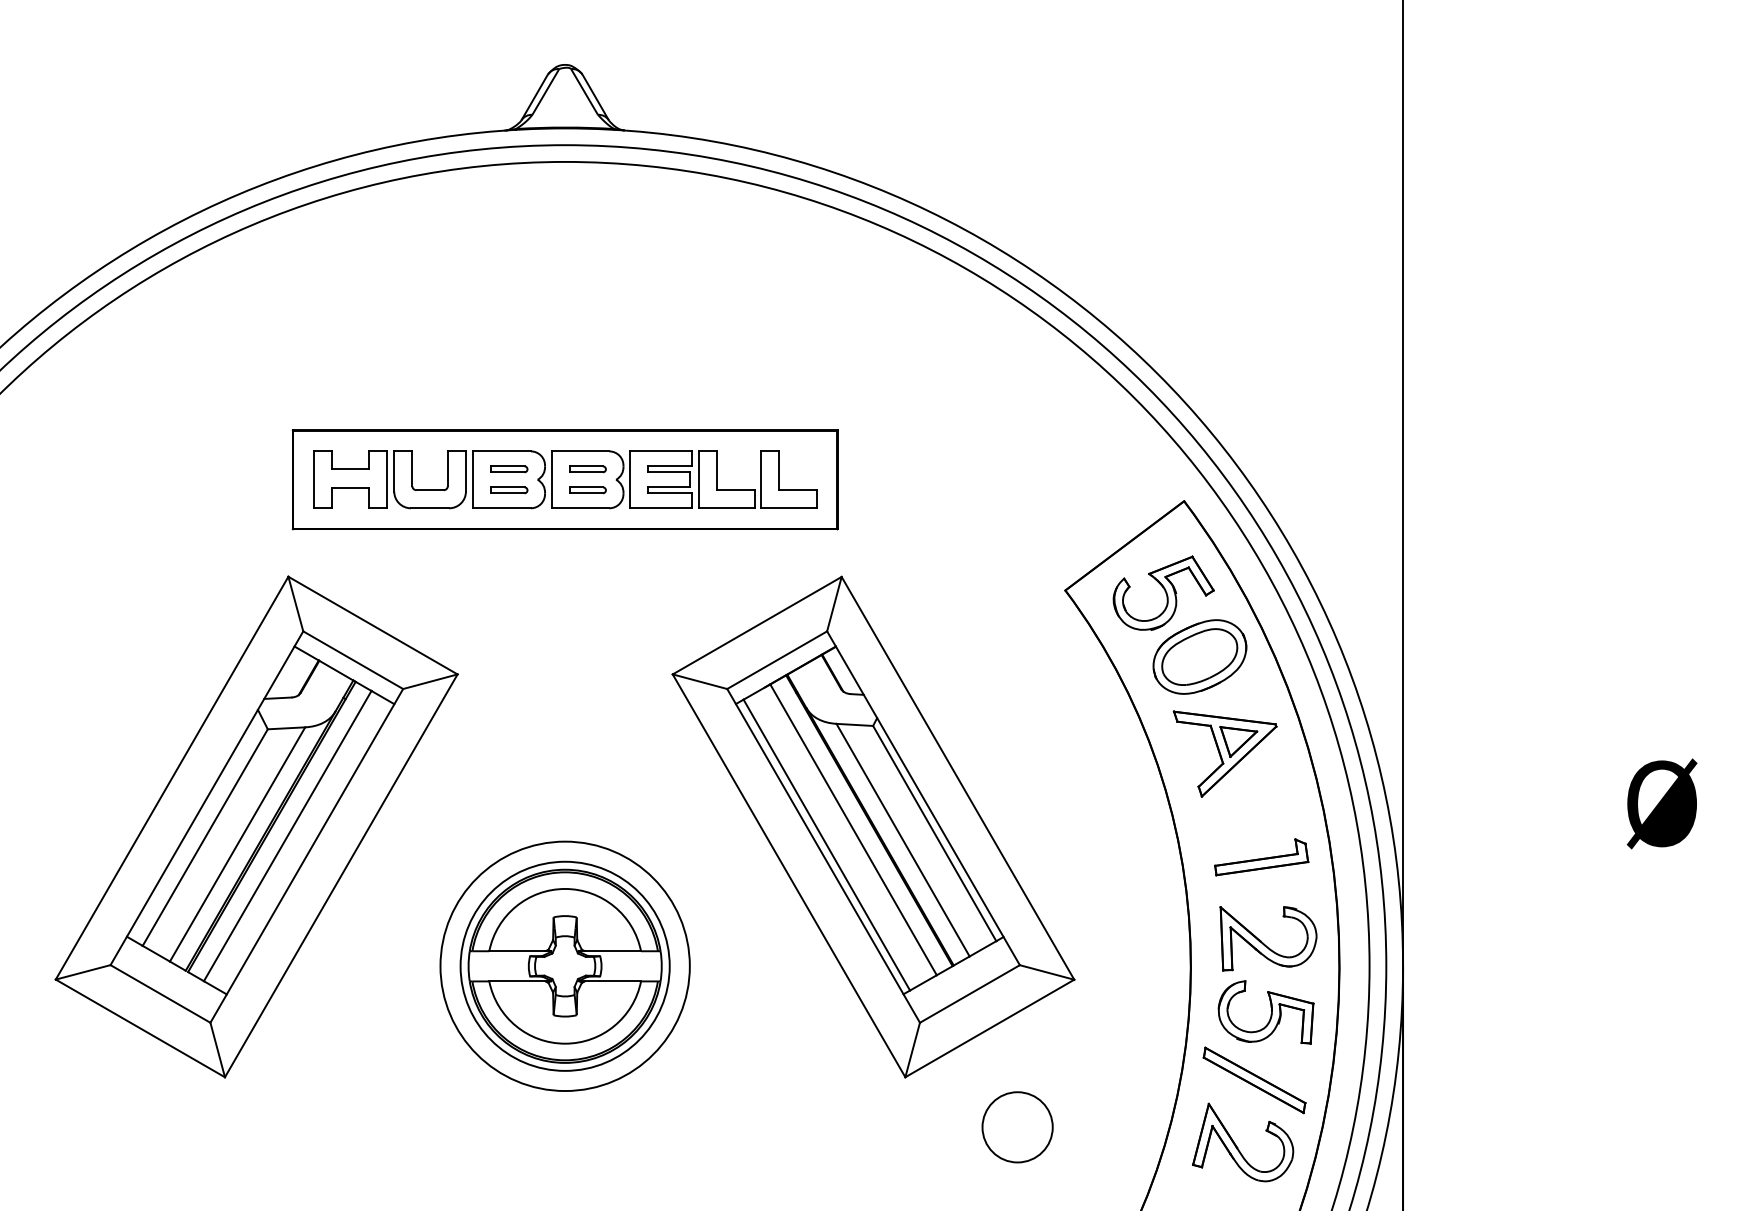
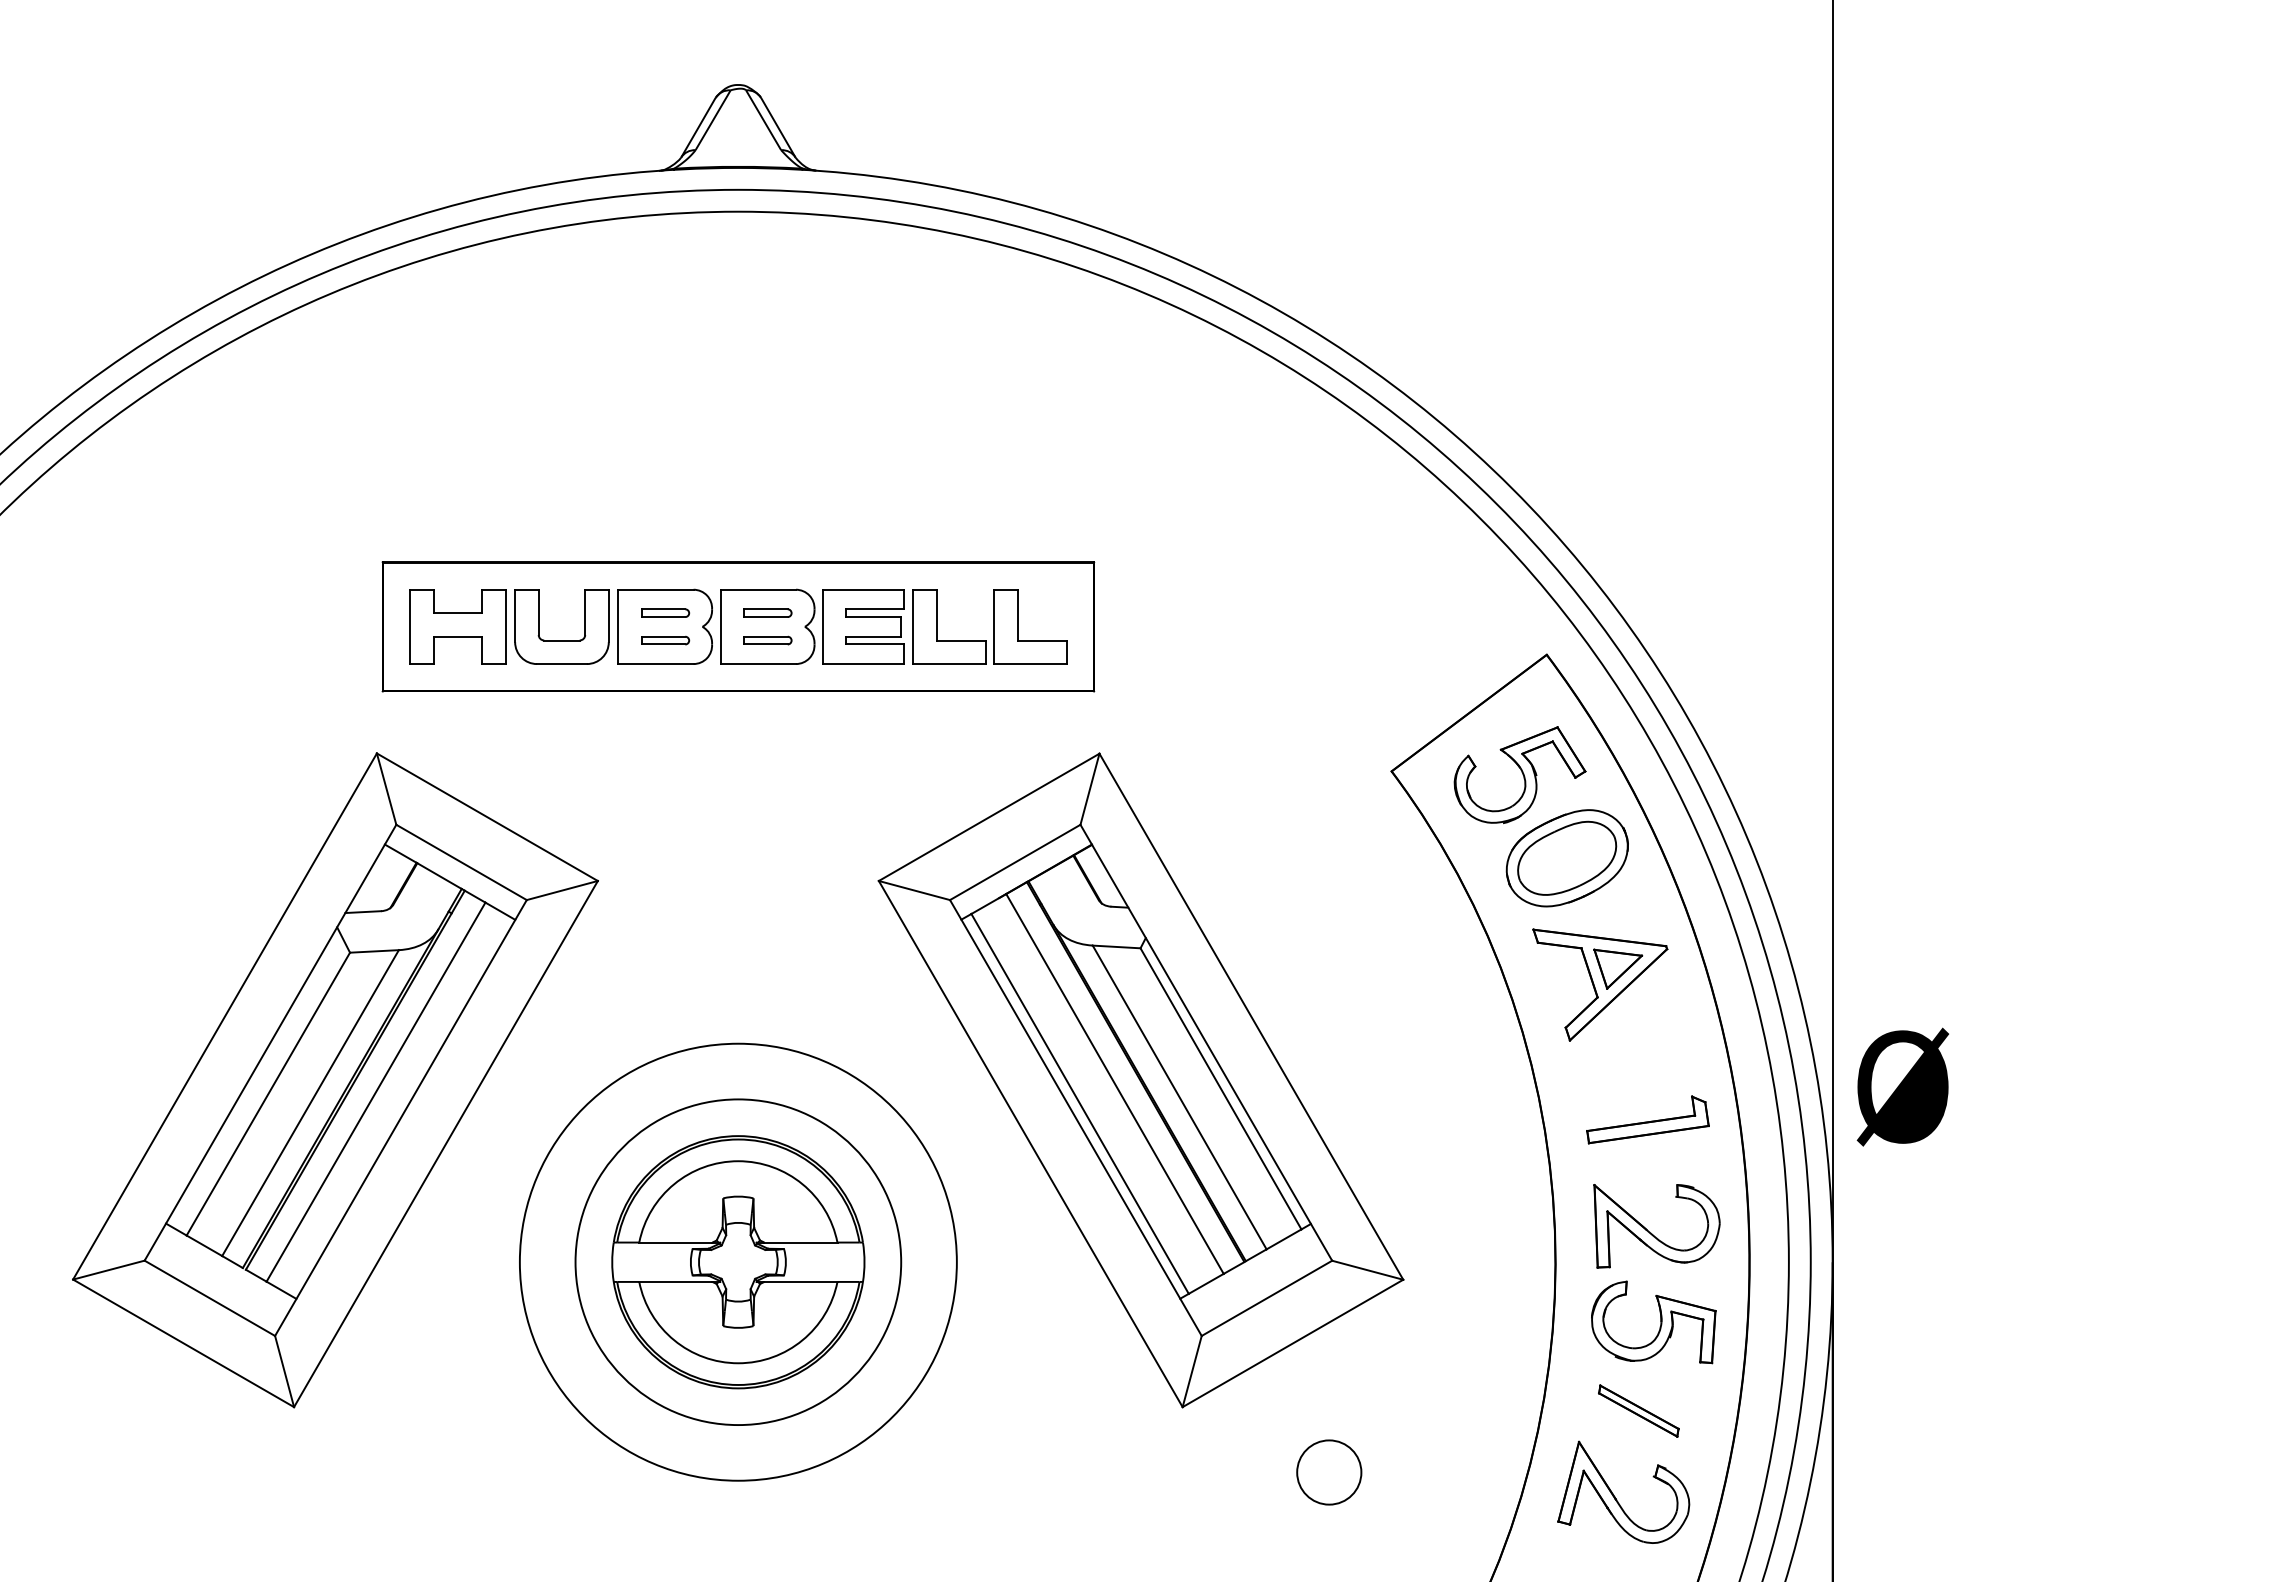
text: (1661, 803) -> (1902, 1086), moved
circle: (564, 965) -> (737, 1261), size x1.6
part: (1254, 1079) -> (1638, 1410), size x0.6
circle: (1017, 1127) -> (1329, 1472), size x0.7

